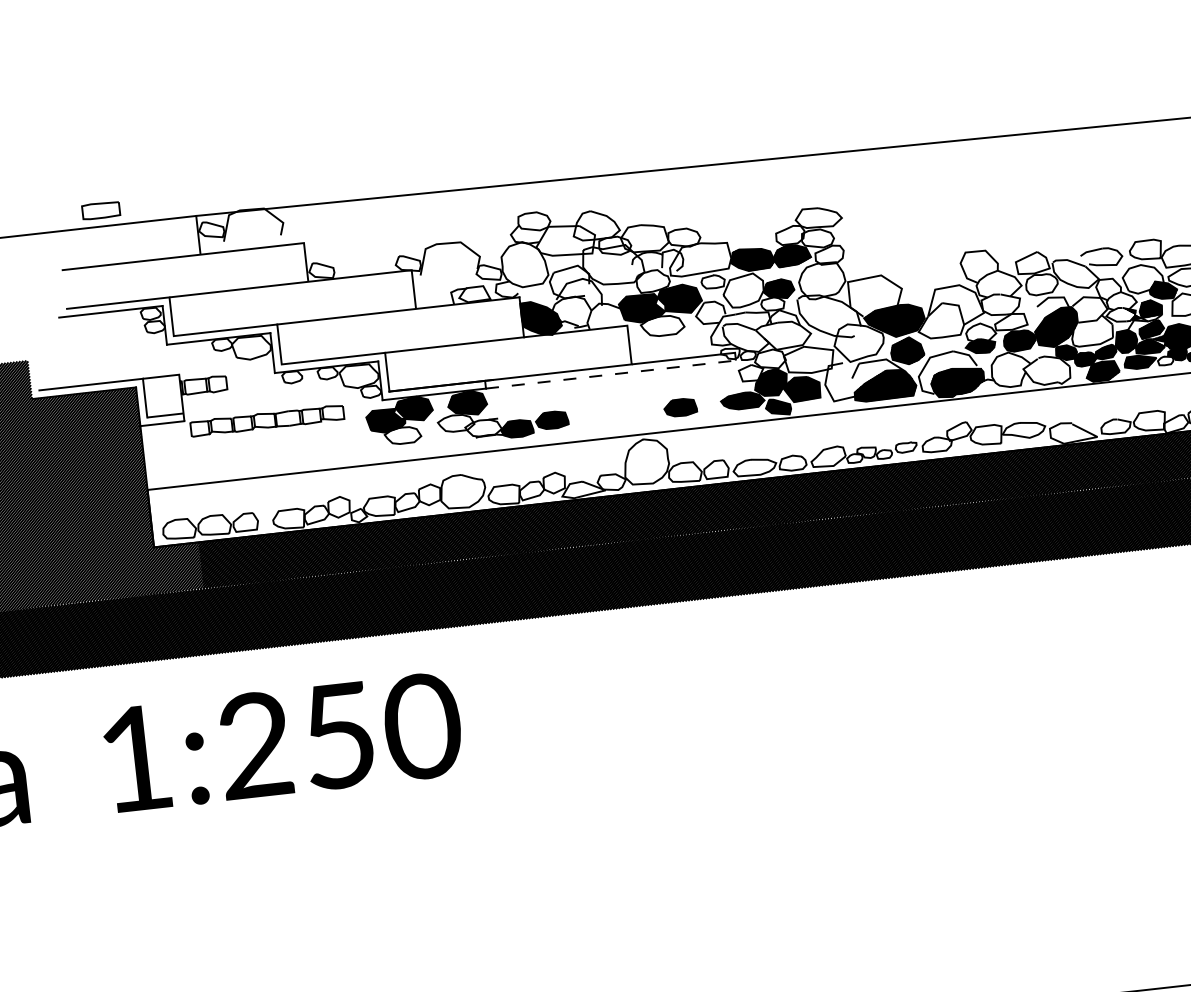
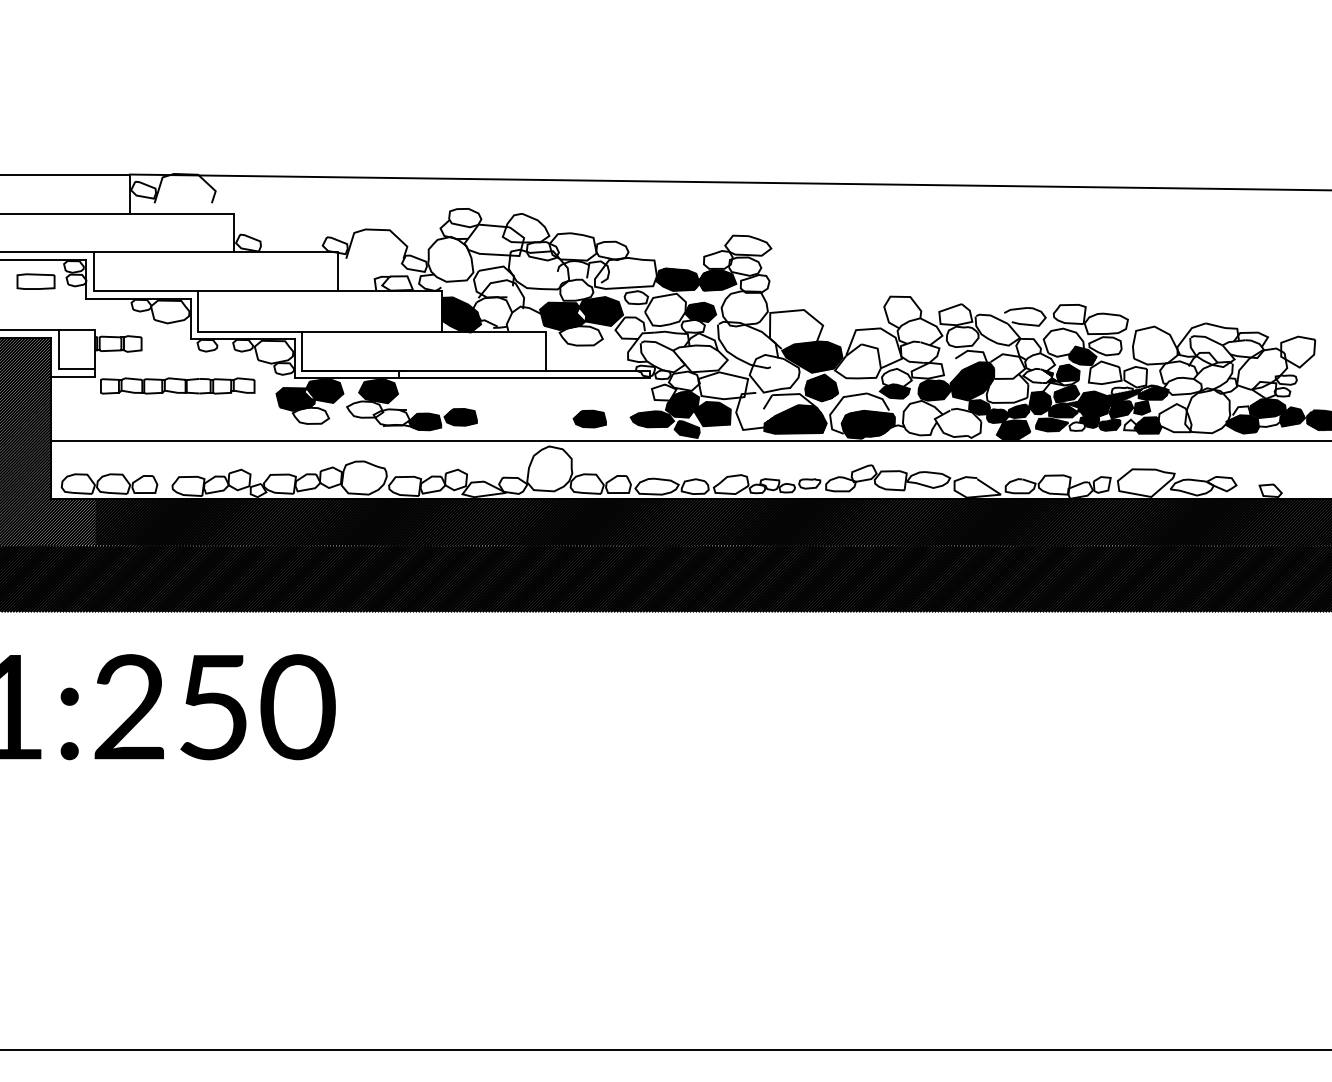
part: (100, 210) -> (35, 281), moved
line: (611, 374) -> (524, 378), dashed -> solid

